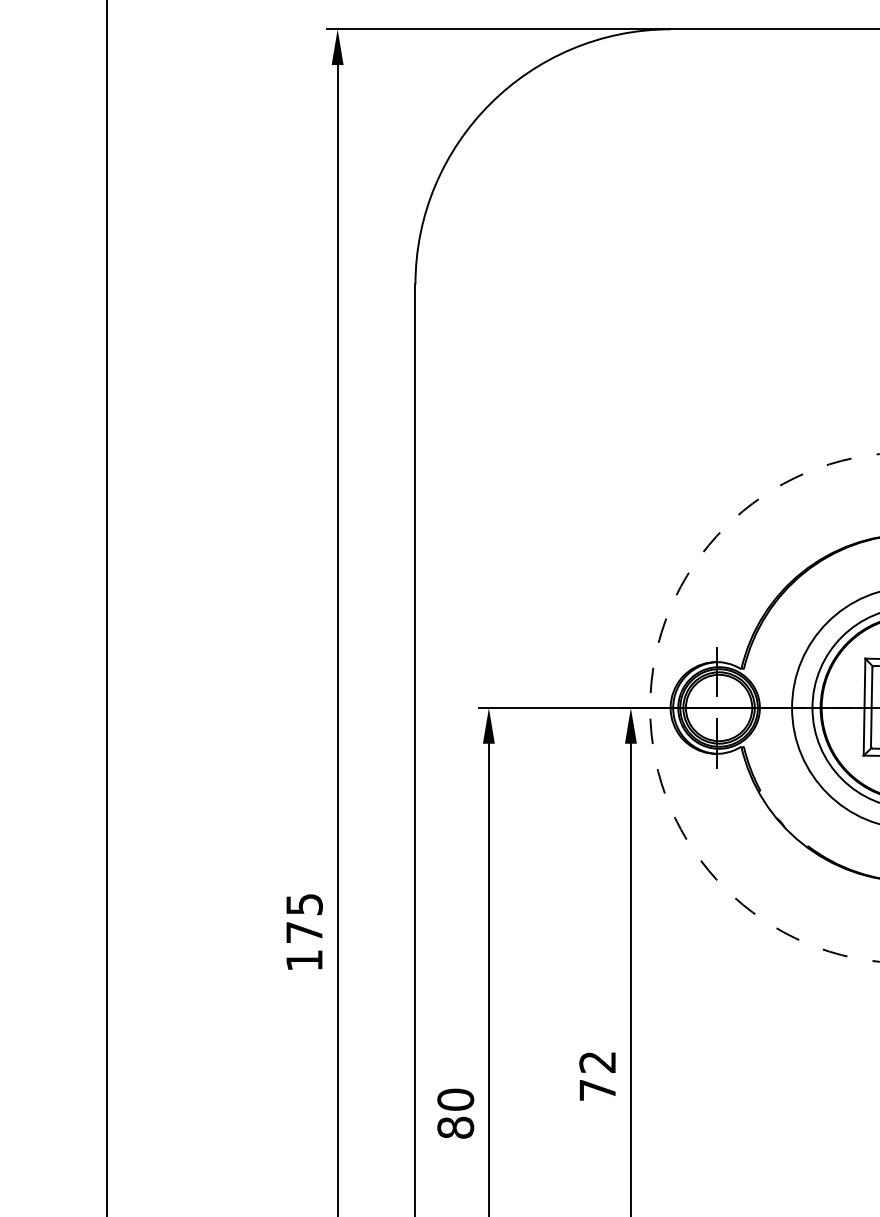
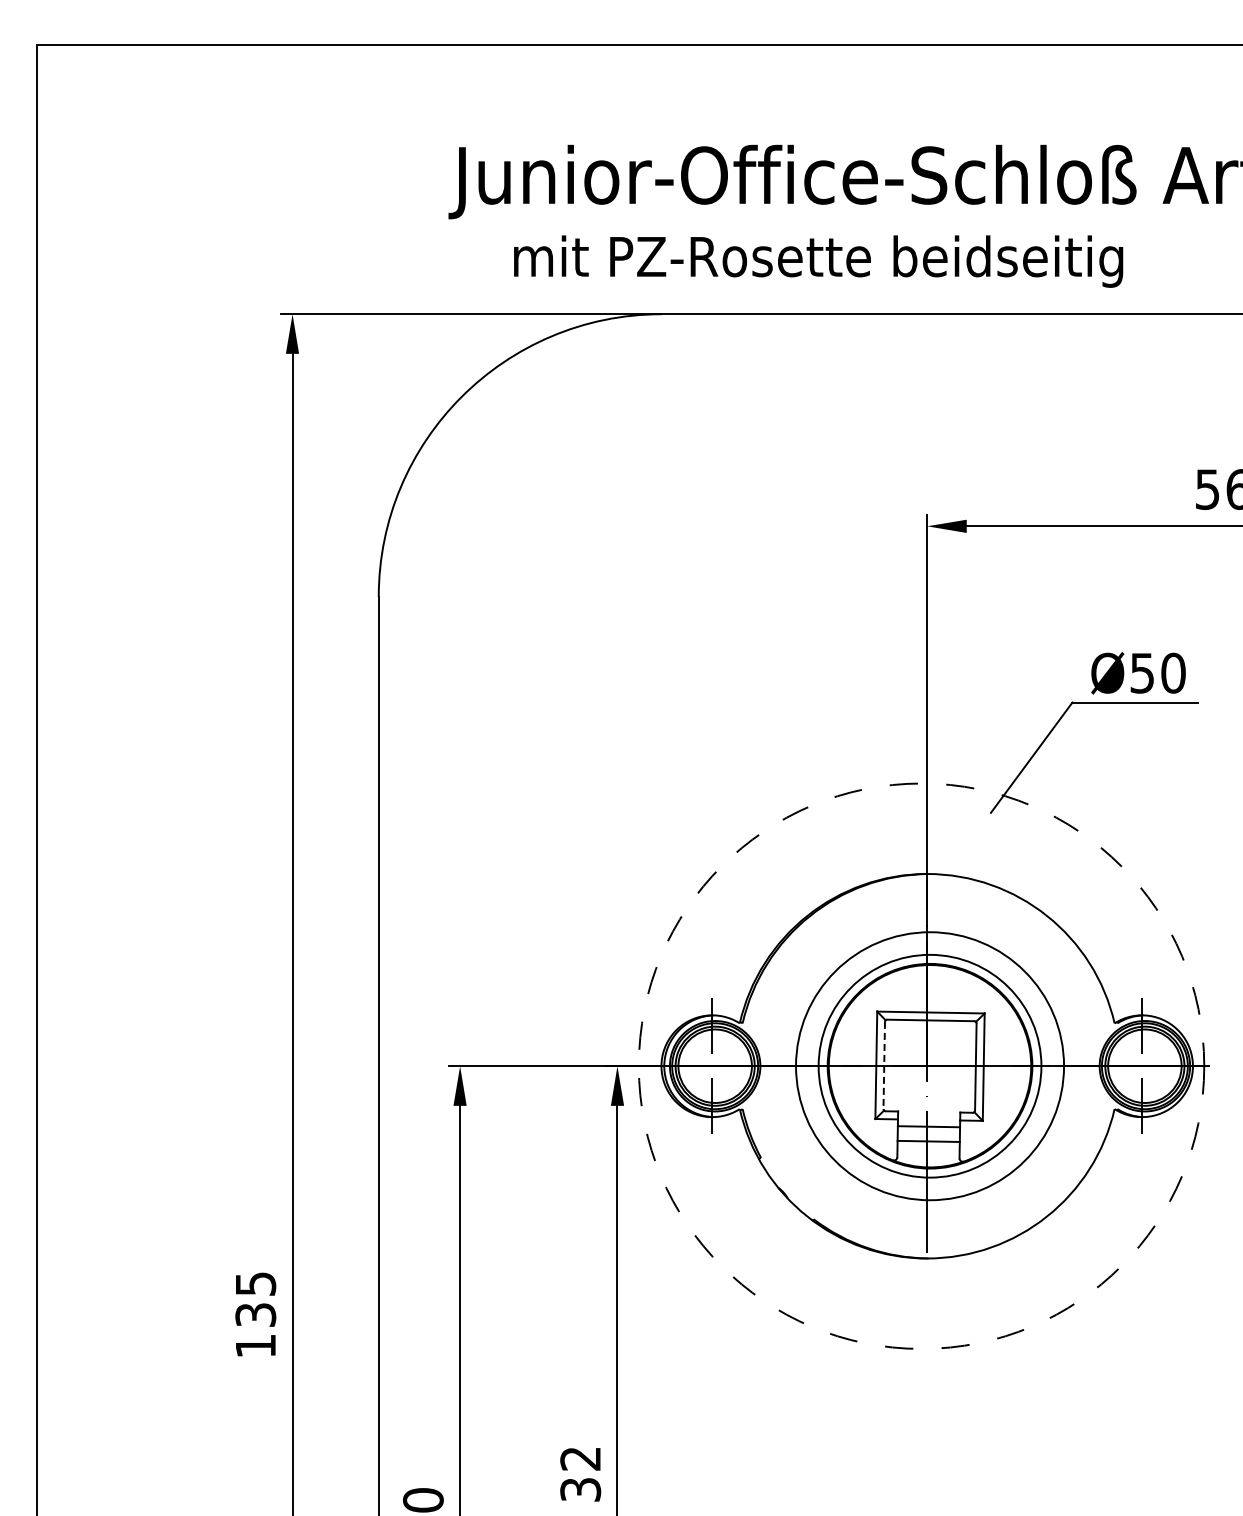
line: (871, 707) -> (884, 1065), solid -> dashed
text: (304, 932) -> (255, 1314), 175 -> 135
text: (597, 1089) -> (580, 1489), 72 -> 32

